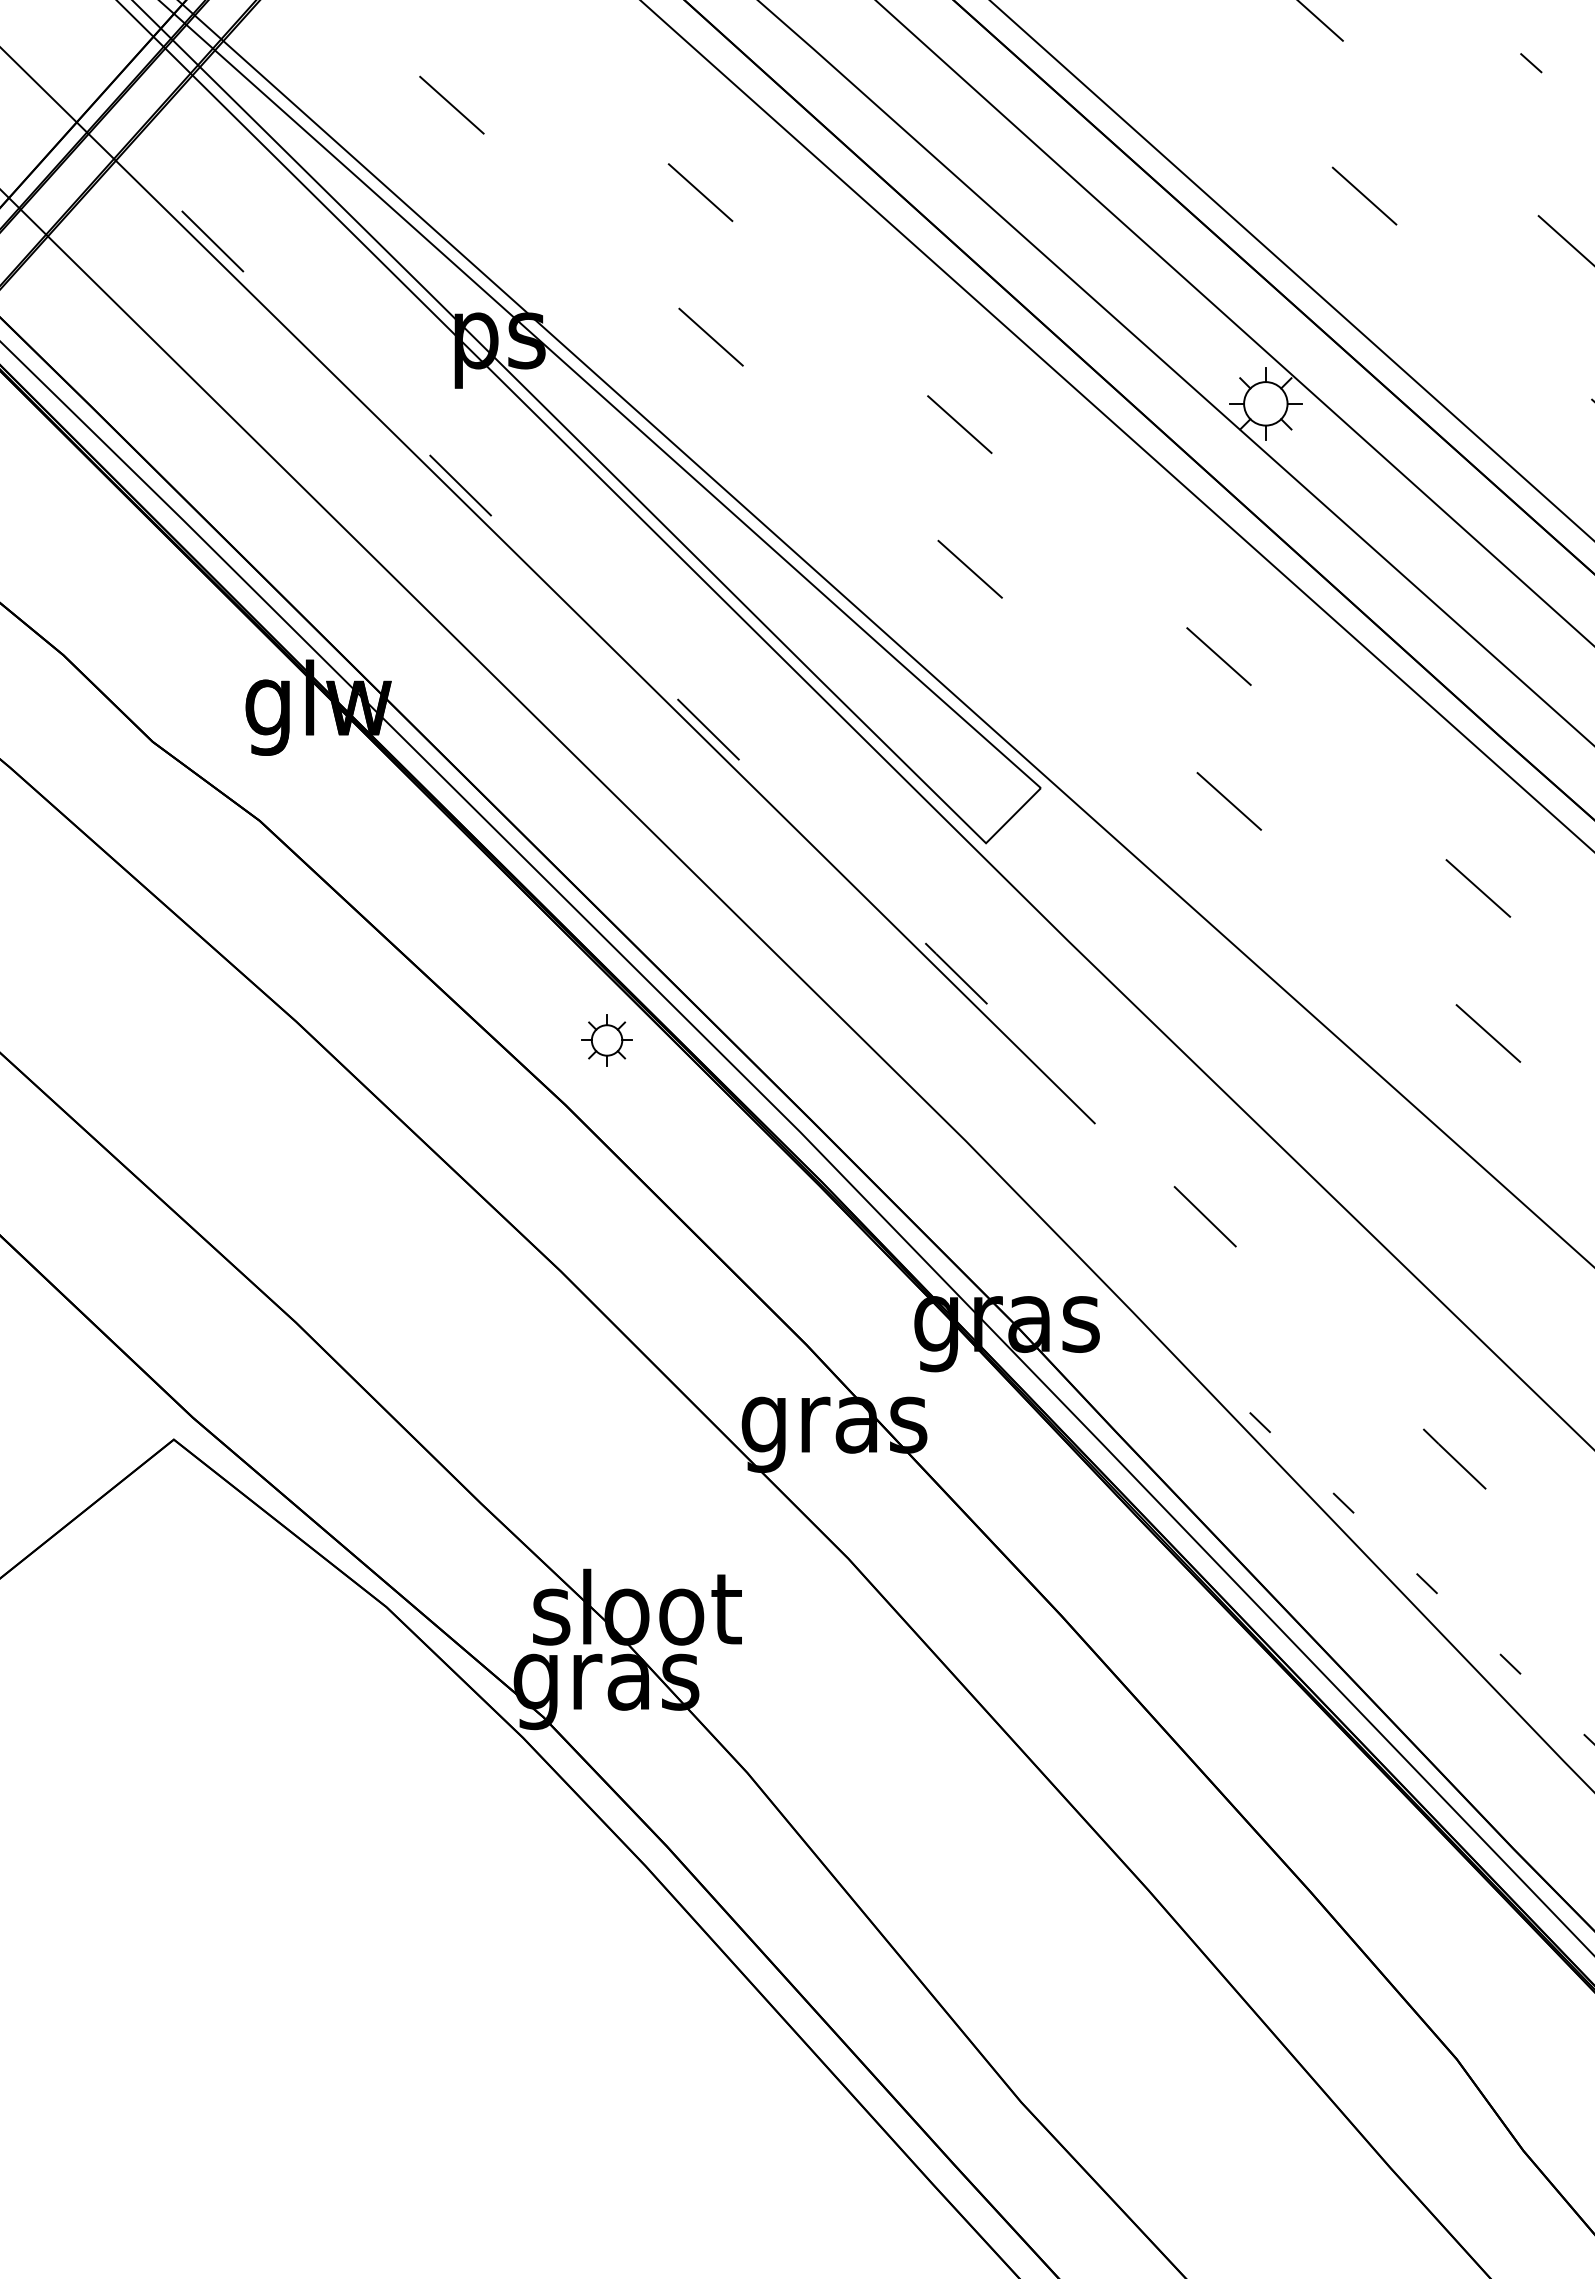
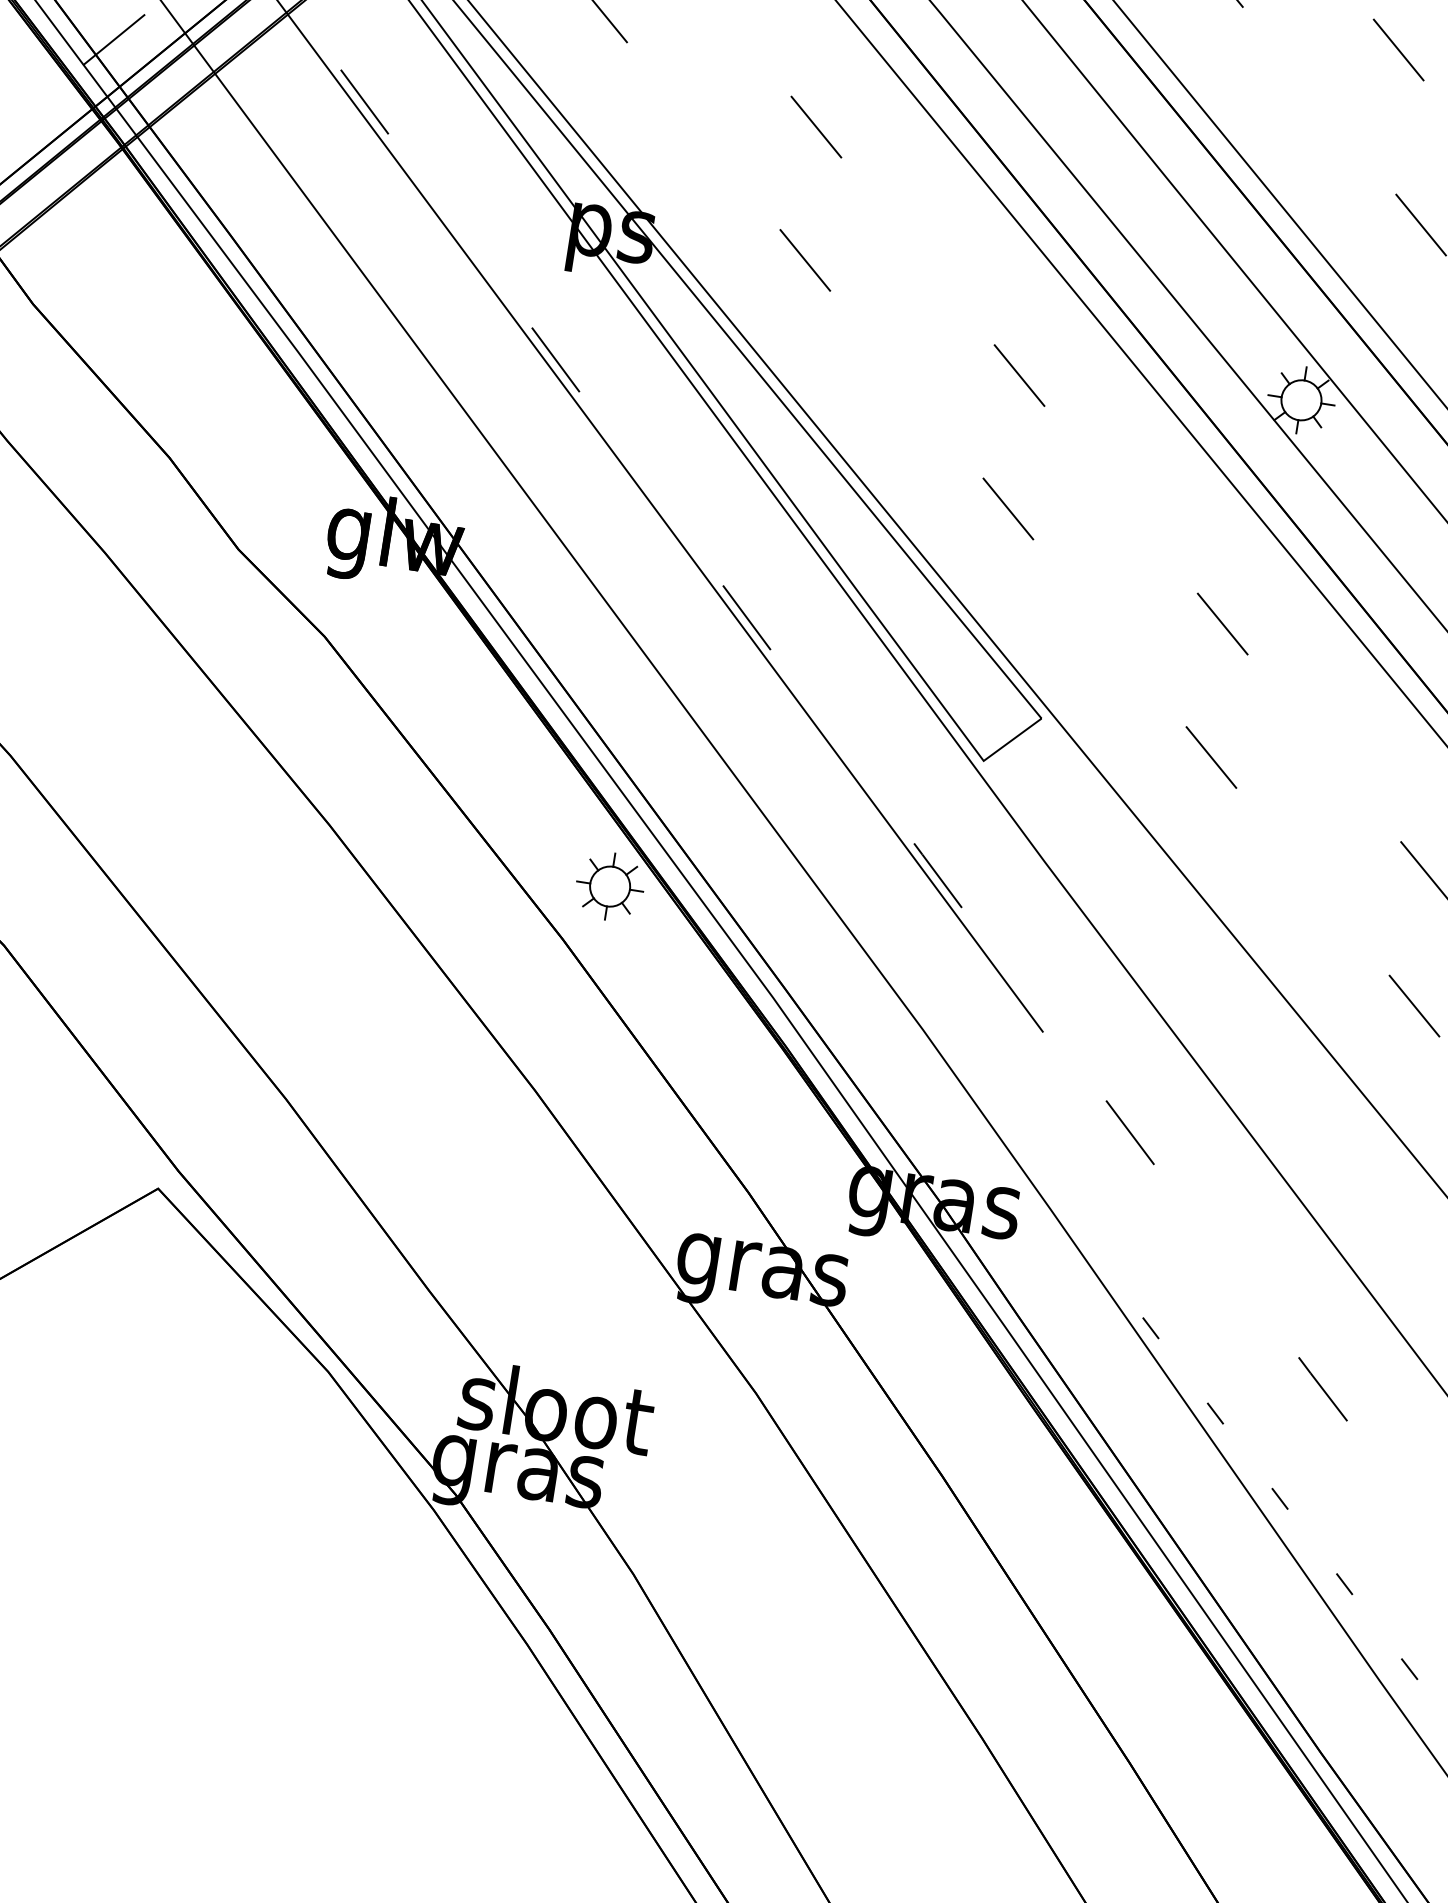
part: (606, 1040) -> (609, 886), size x1.43

